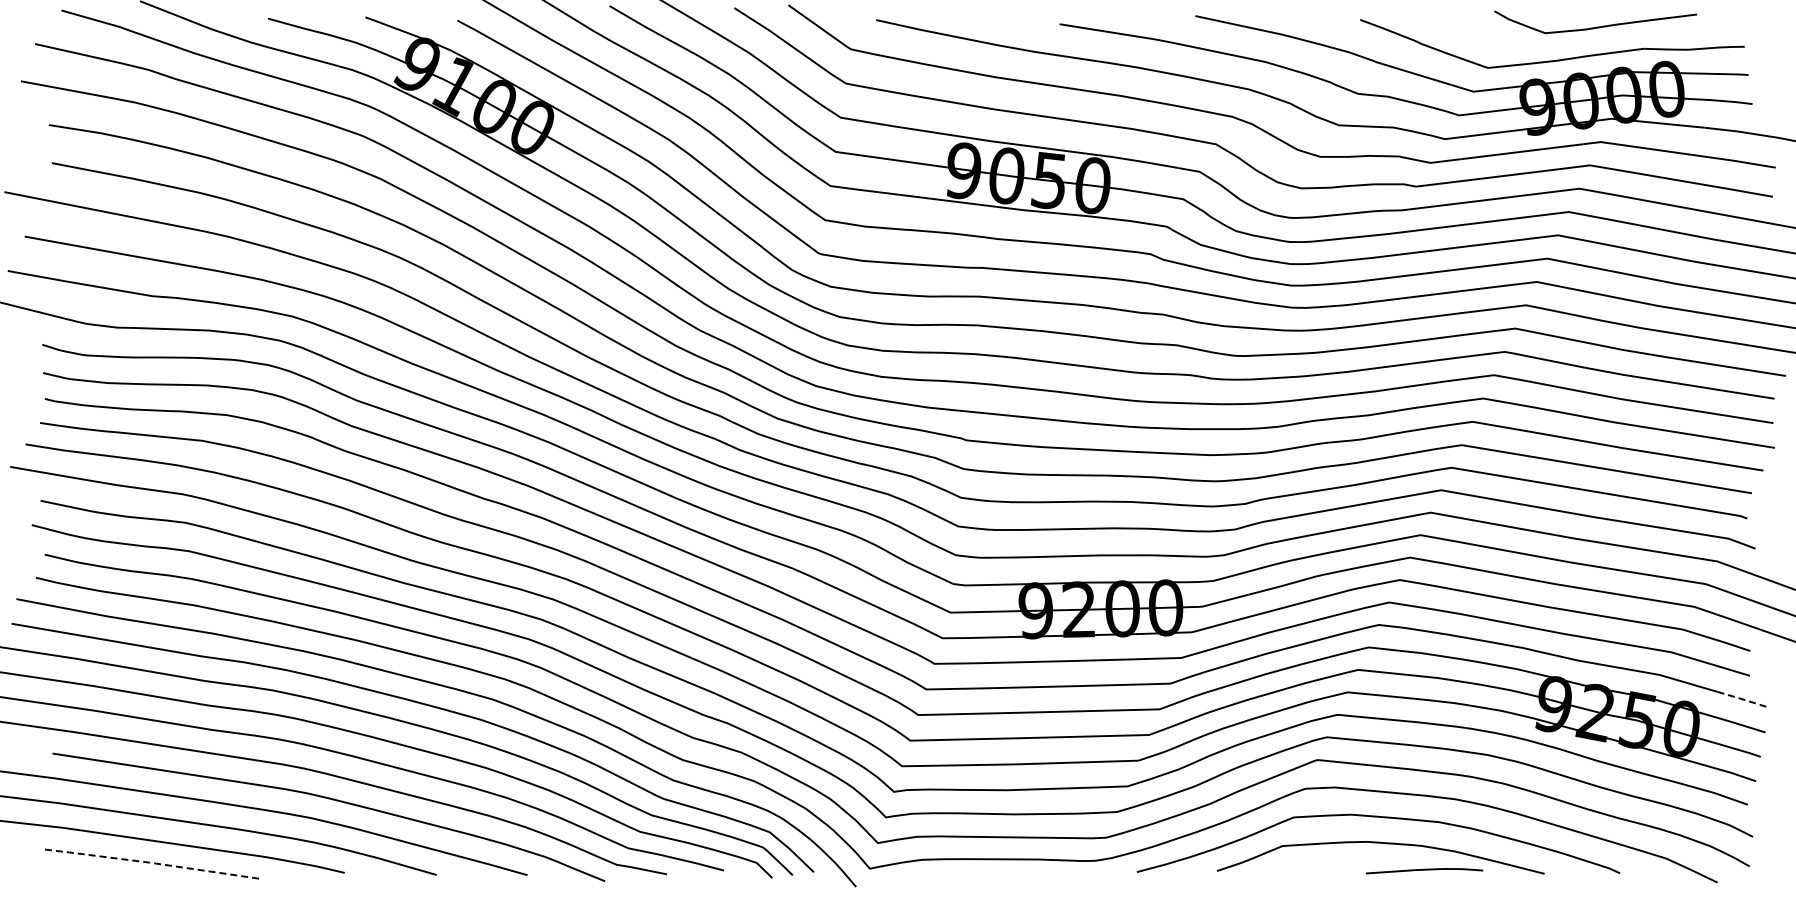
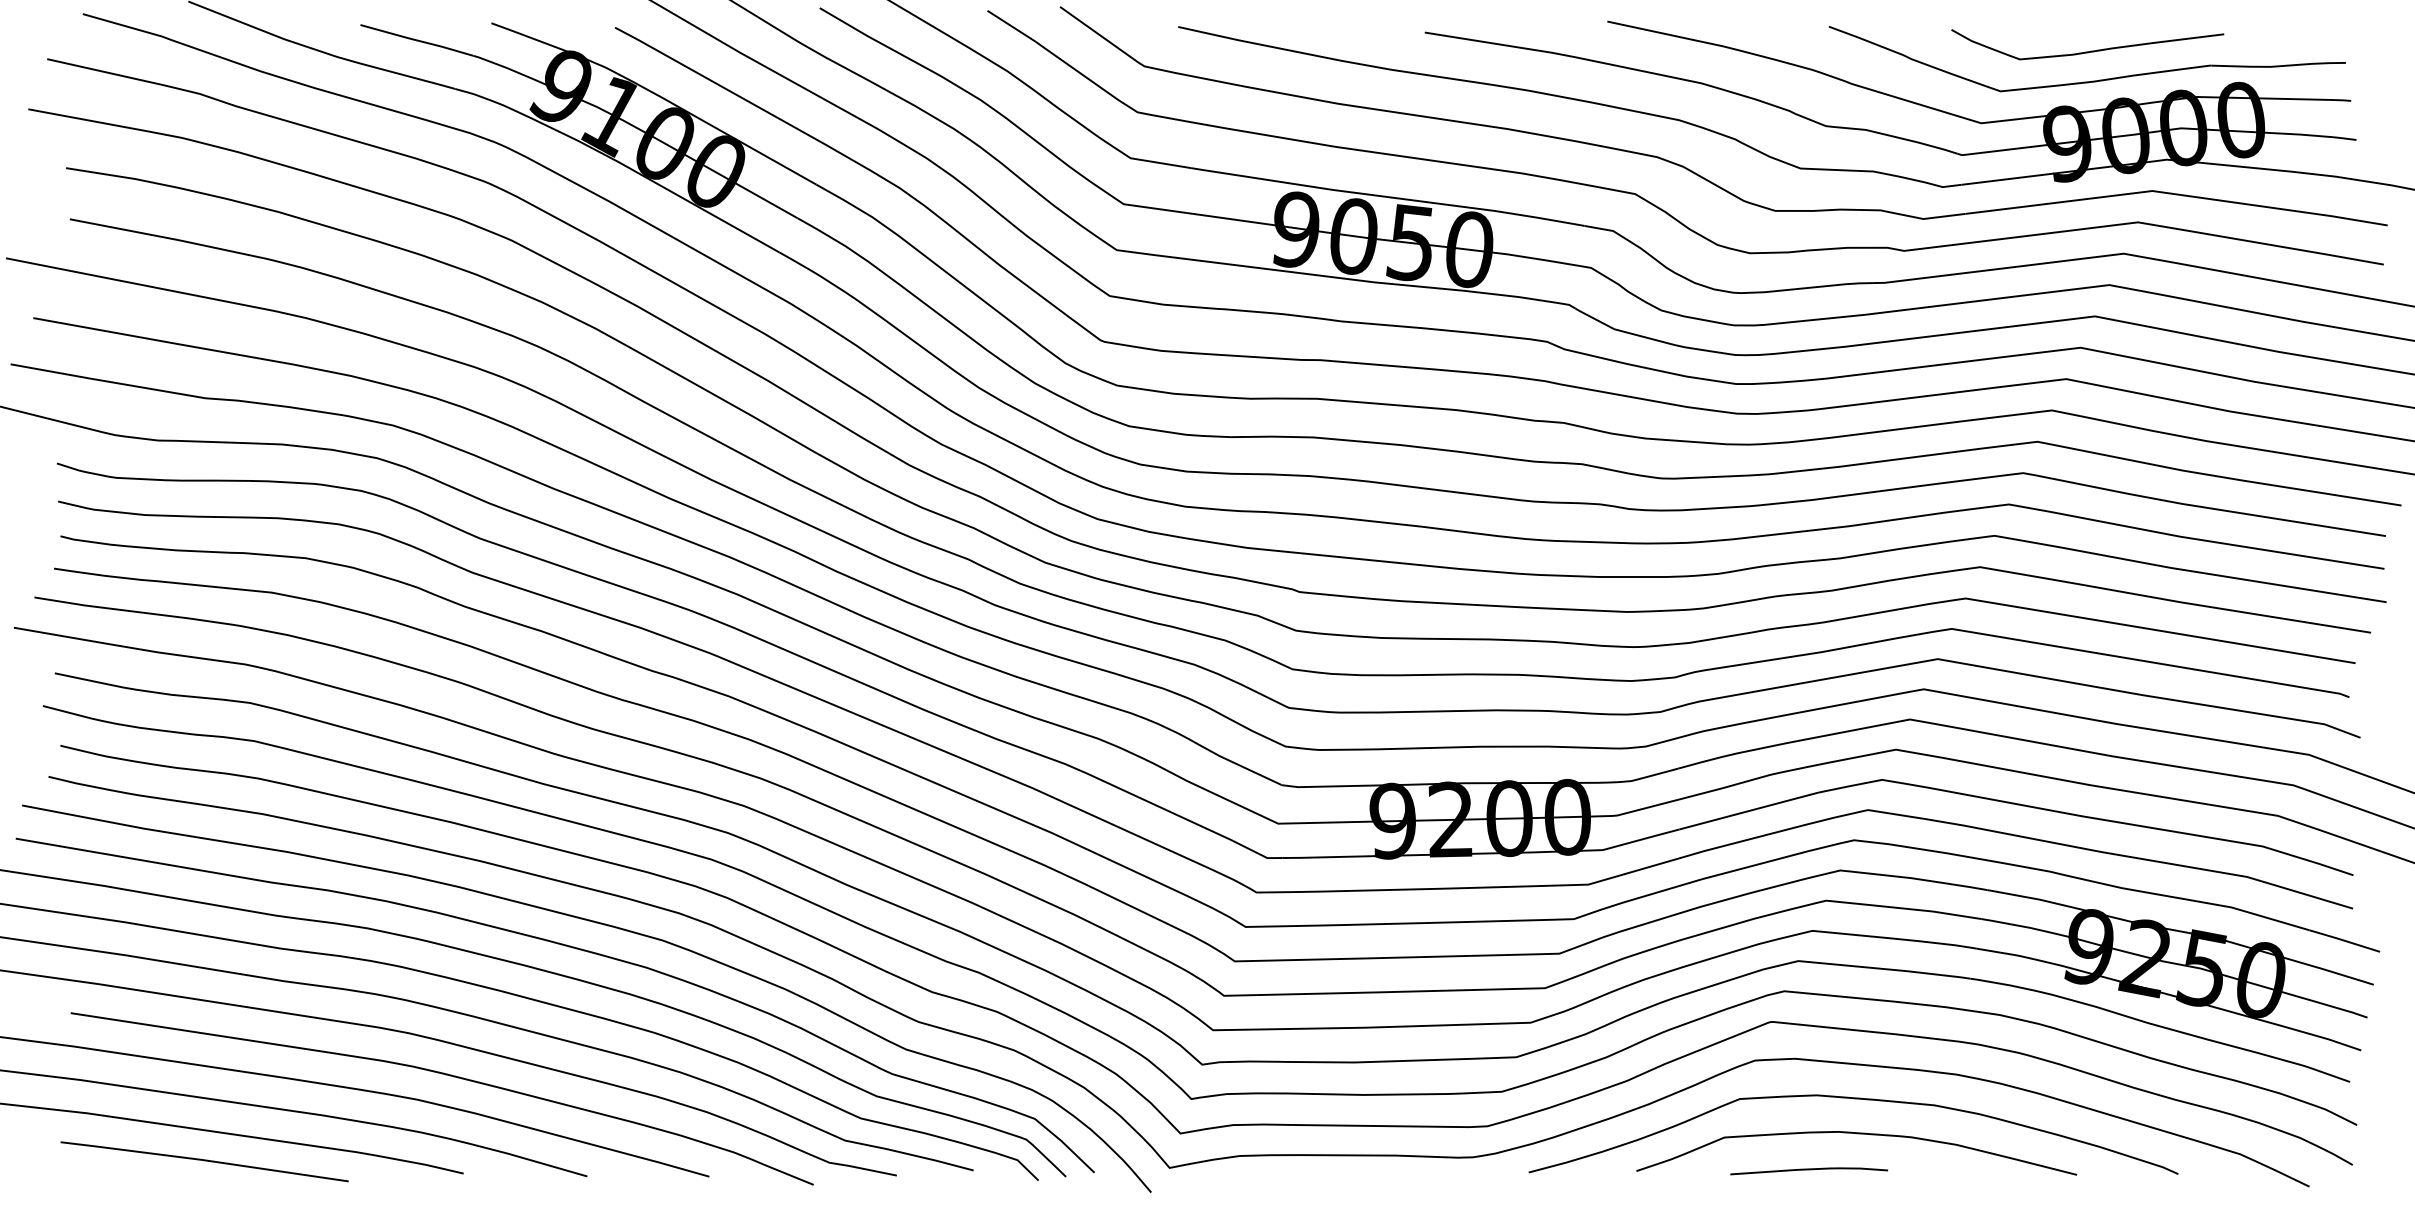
curve: (1596, 26) -> (2088, 50), moved
line: (1742, 699) -> (2342, 940), dashed -> solid
line: (151, 862) -> (203, 1159), dashed -> solid
curve: (1424, 870) -> (1809, 1170), moved

